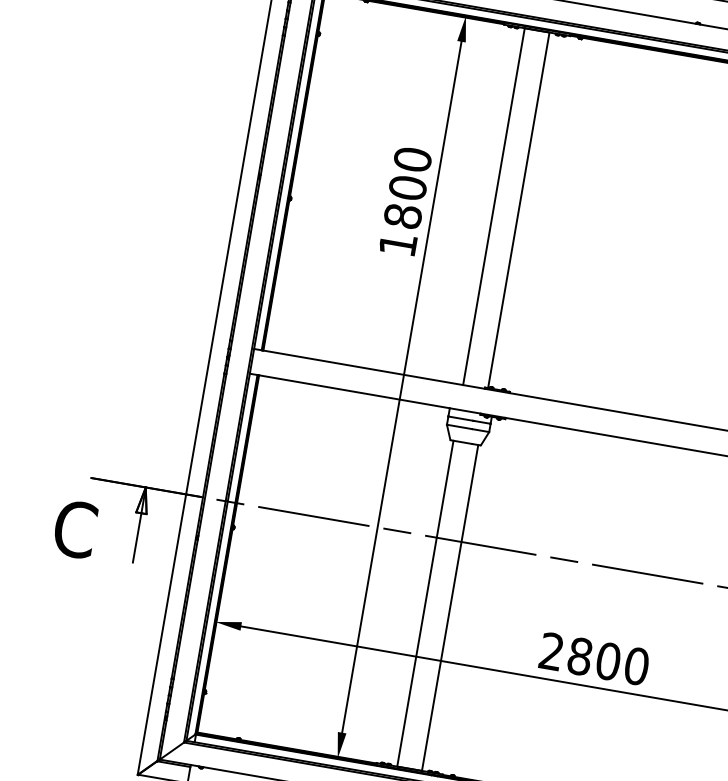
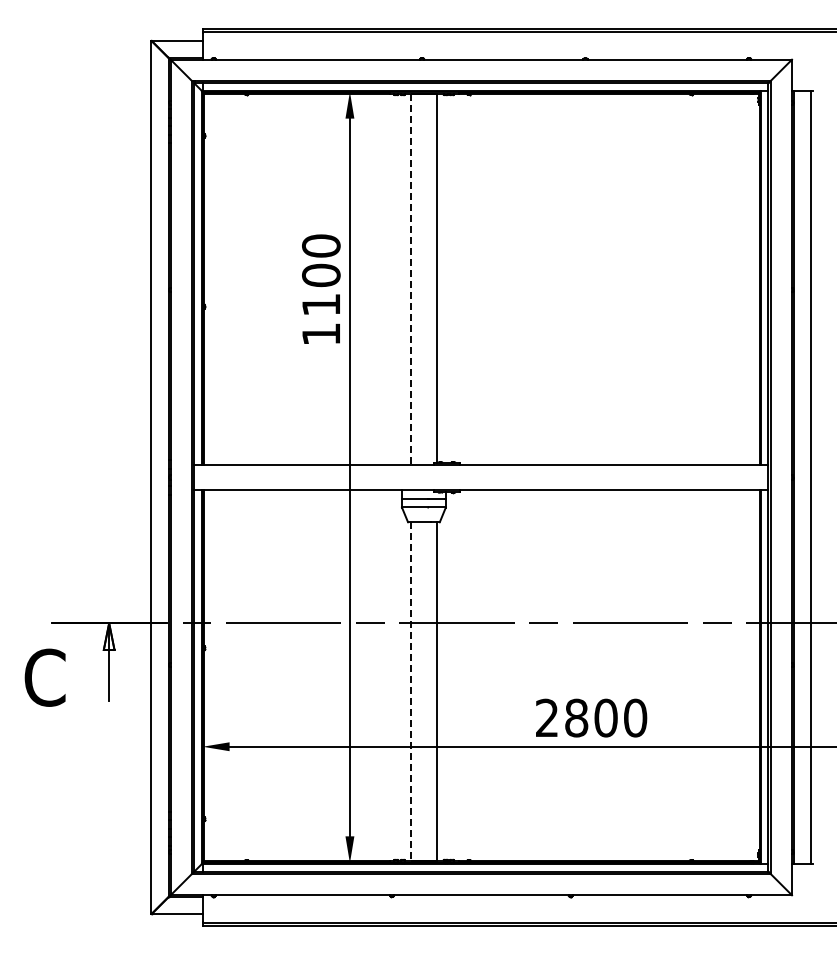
line: (494, 206) -> (411, 279), solid -> dashed
text: (403, 215) -> (321, 304), 1800 -> 1100
line: (425, 604) -> (411, 692), solid -> dashed

